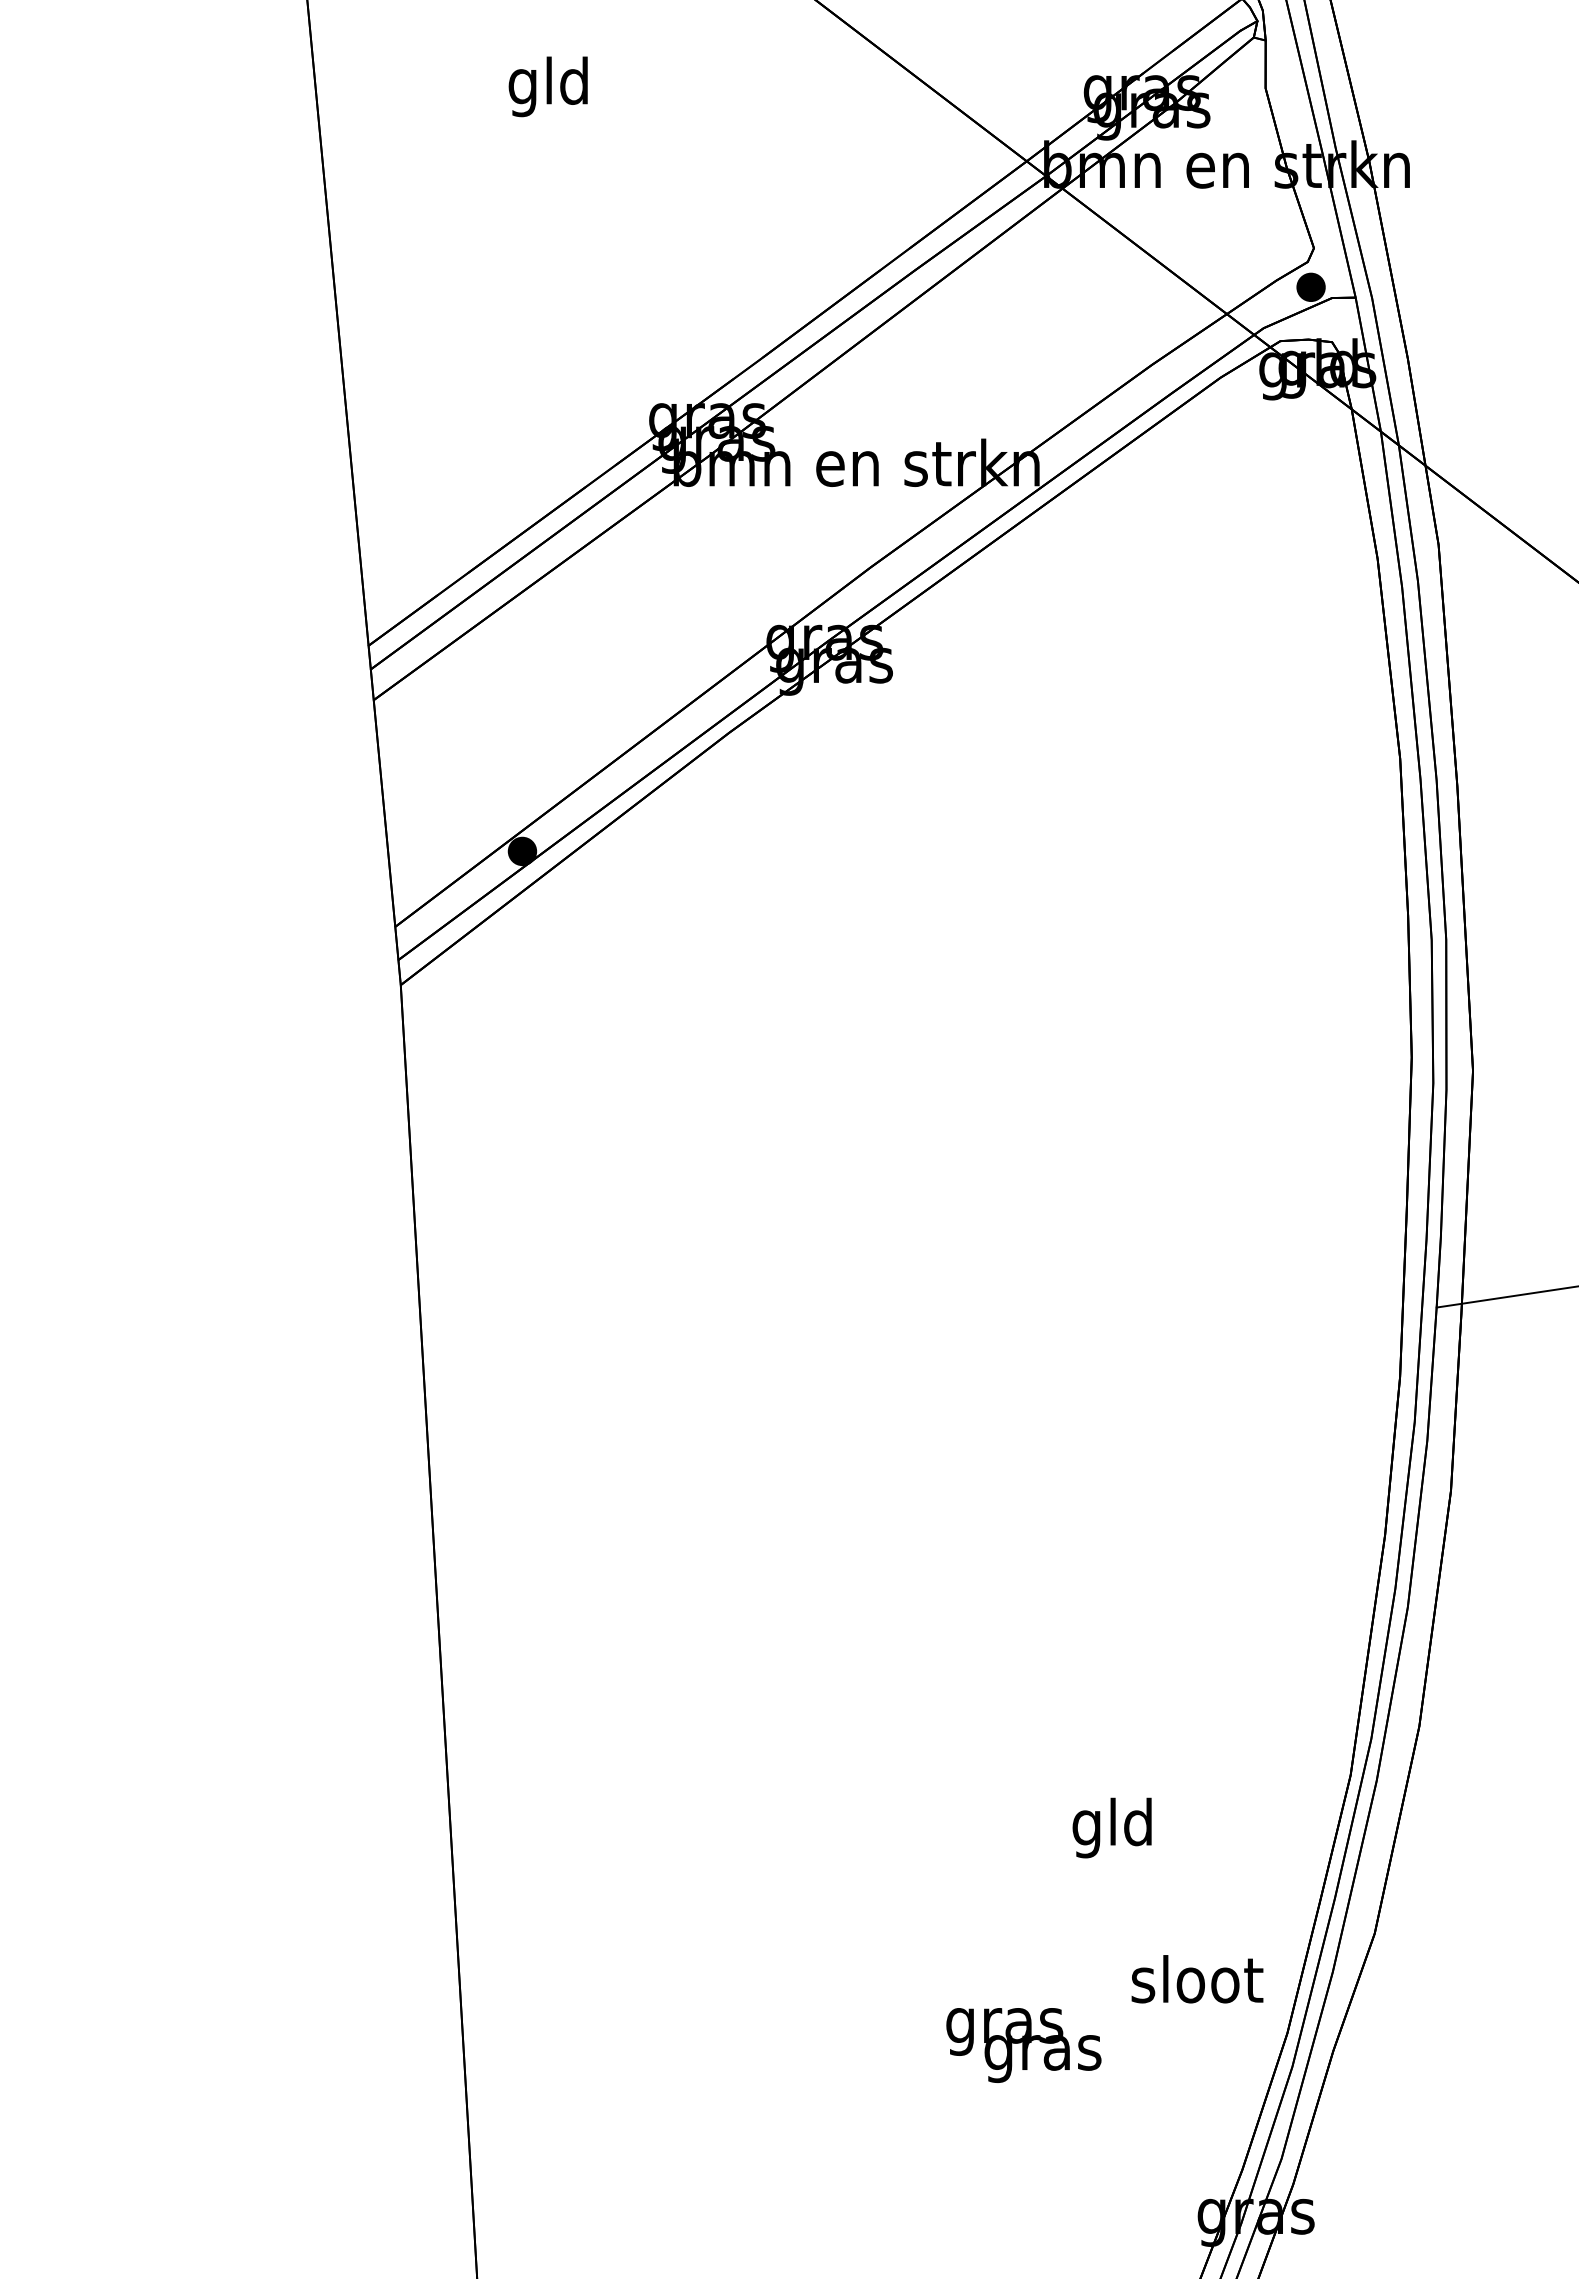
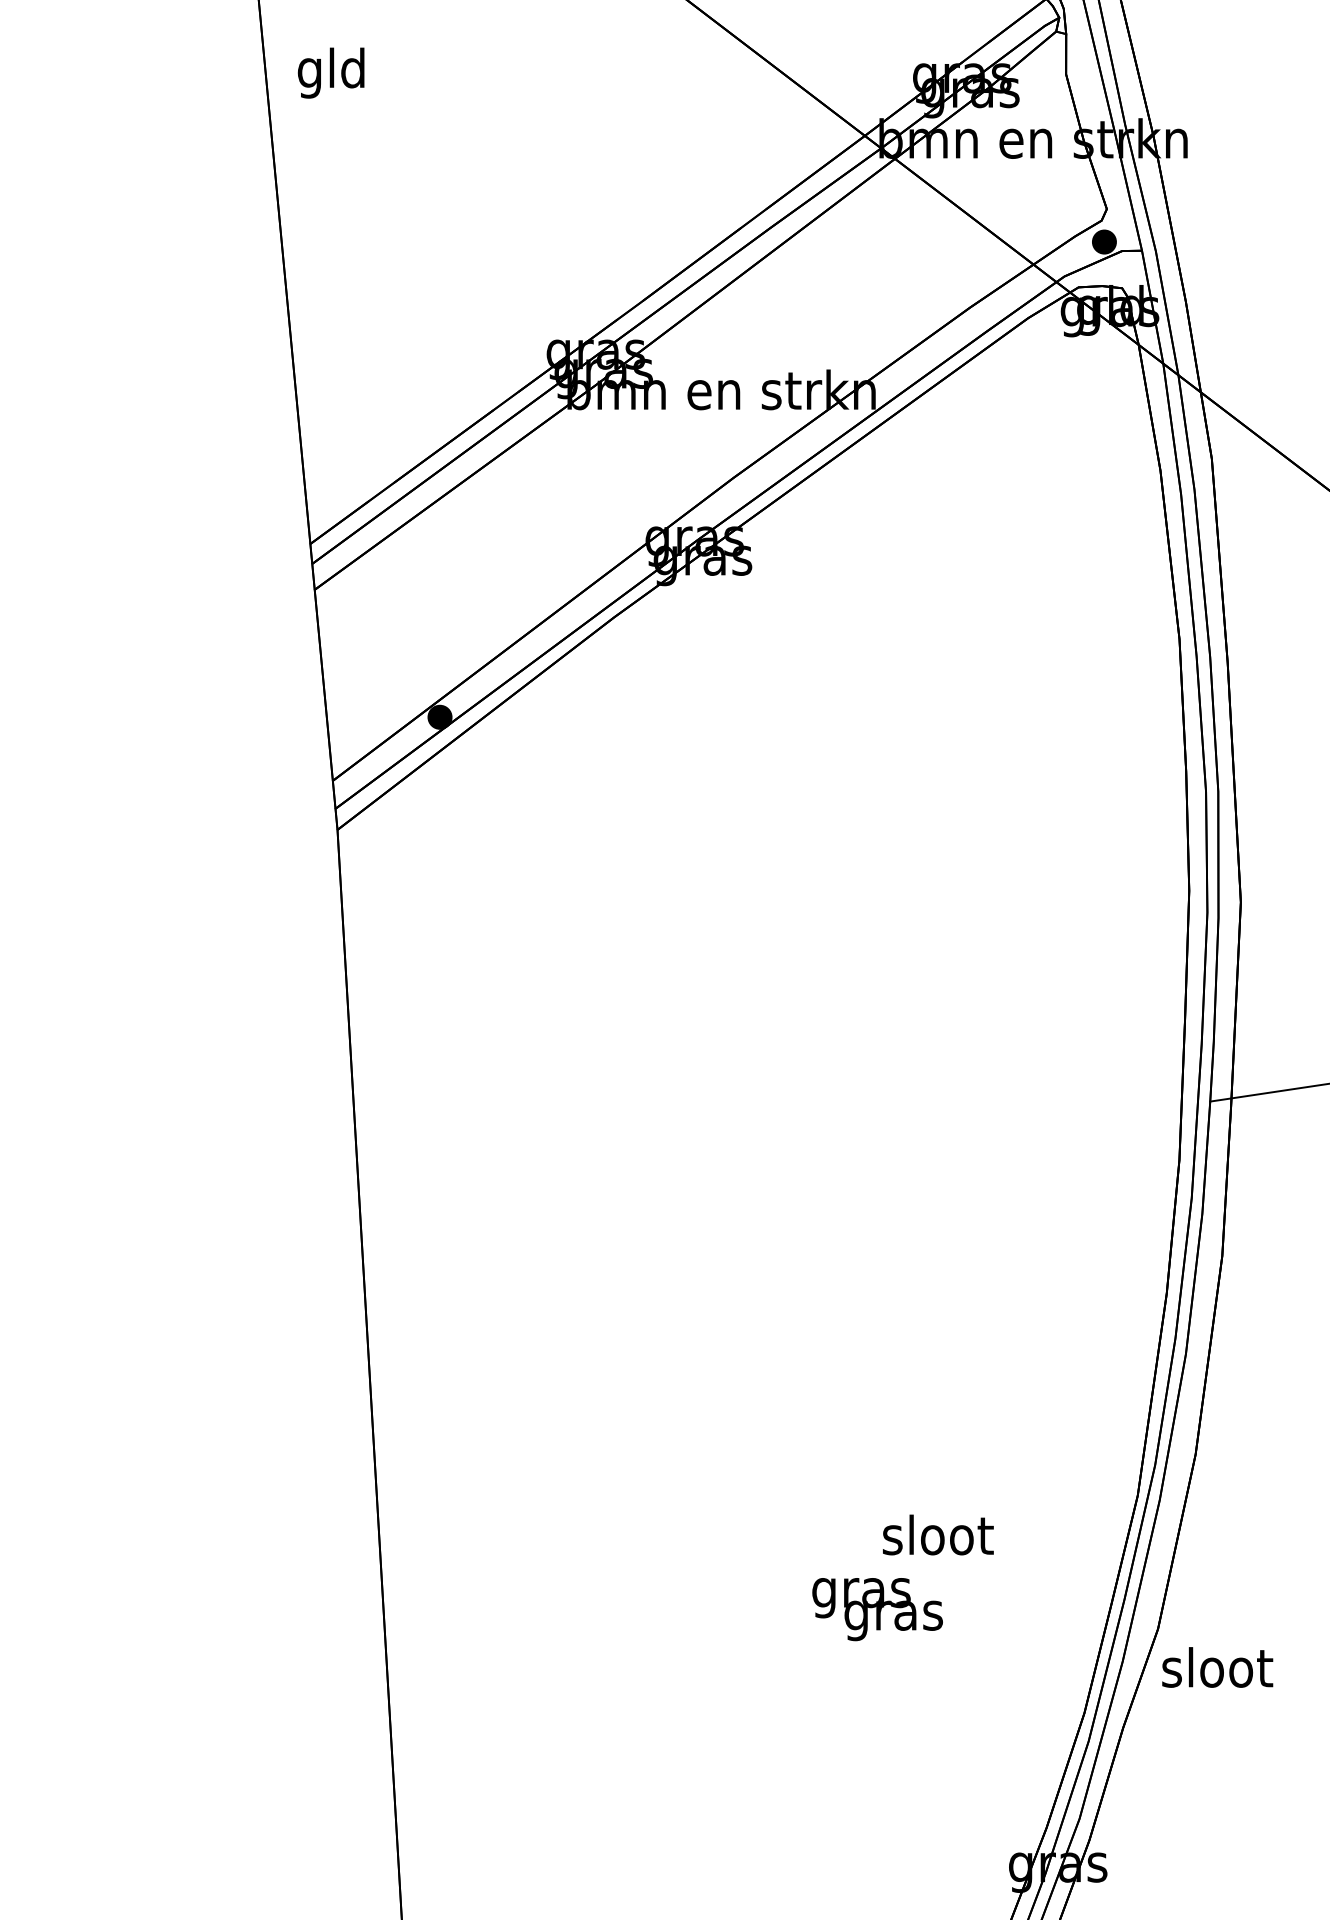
text: (547, 86) -> (330, 72), moved
text: (1113, 1827) -> (937, 1539), gld -> sloot
text: (1197, 1979) -> (1217, 1667), moved
text: (1023, 2045) -> (877, 1609), moved

